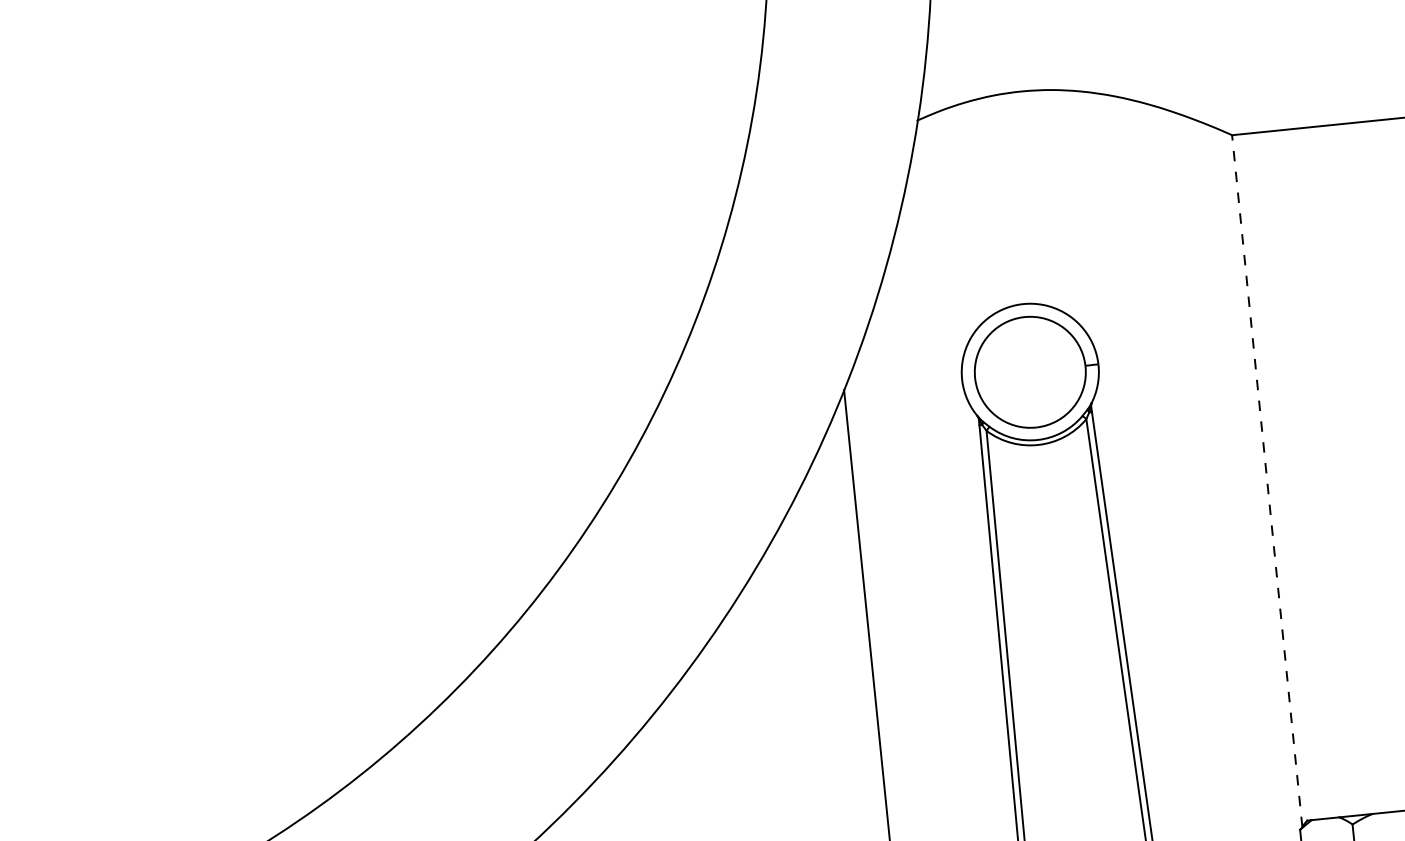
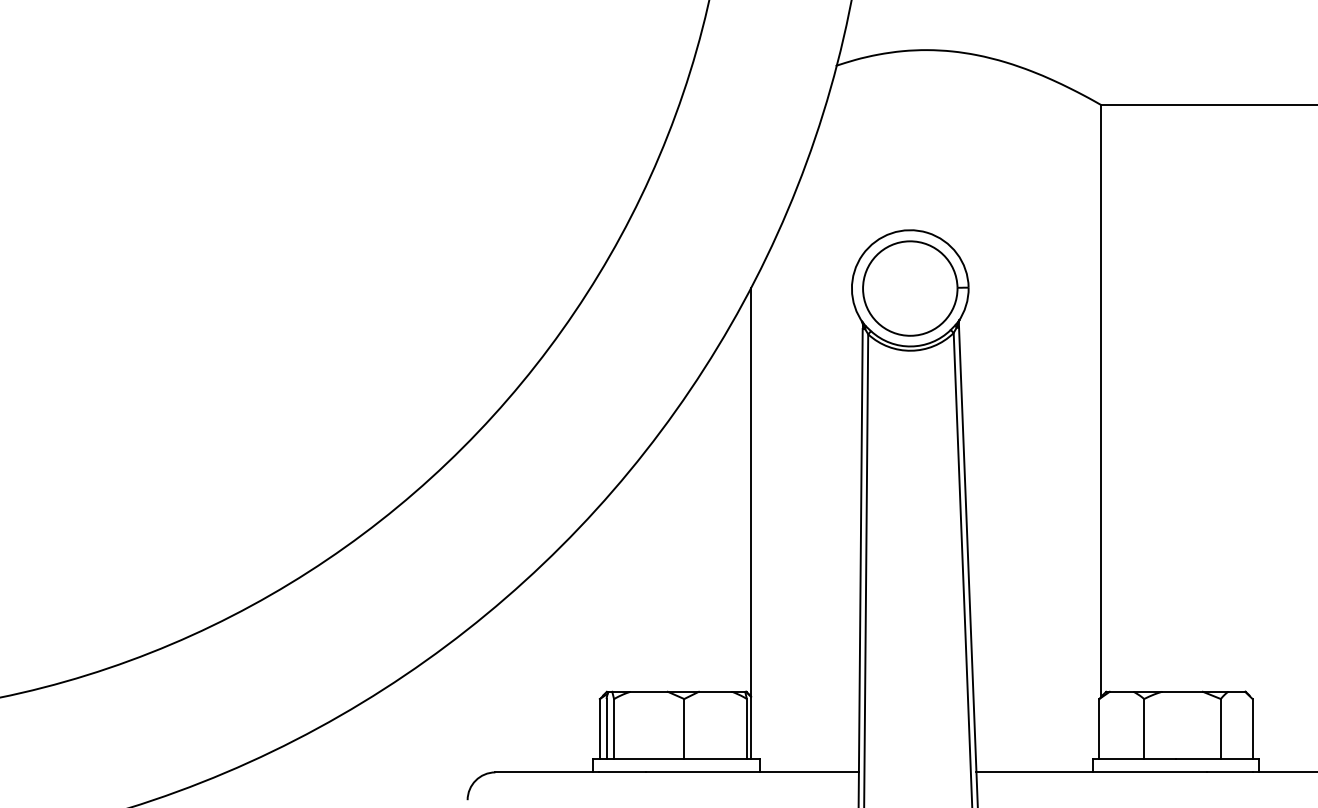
line: (1267, 481) -> (1101, 401), dashed -> solid

